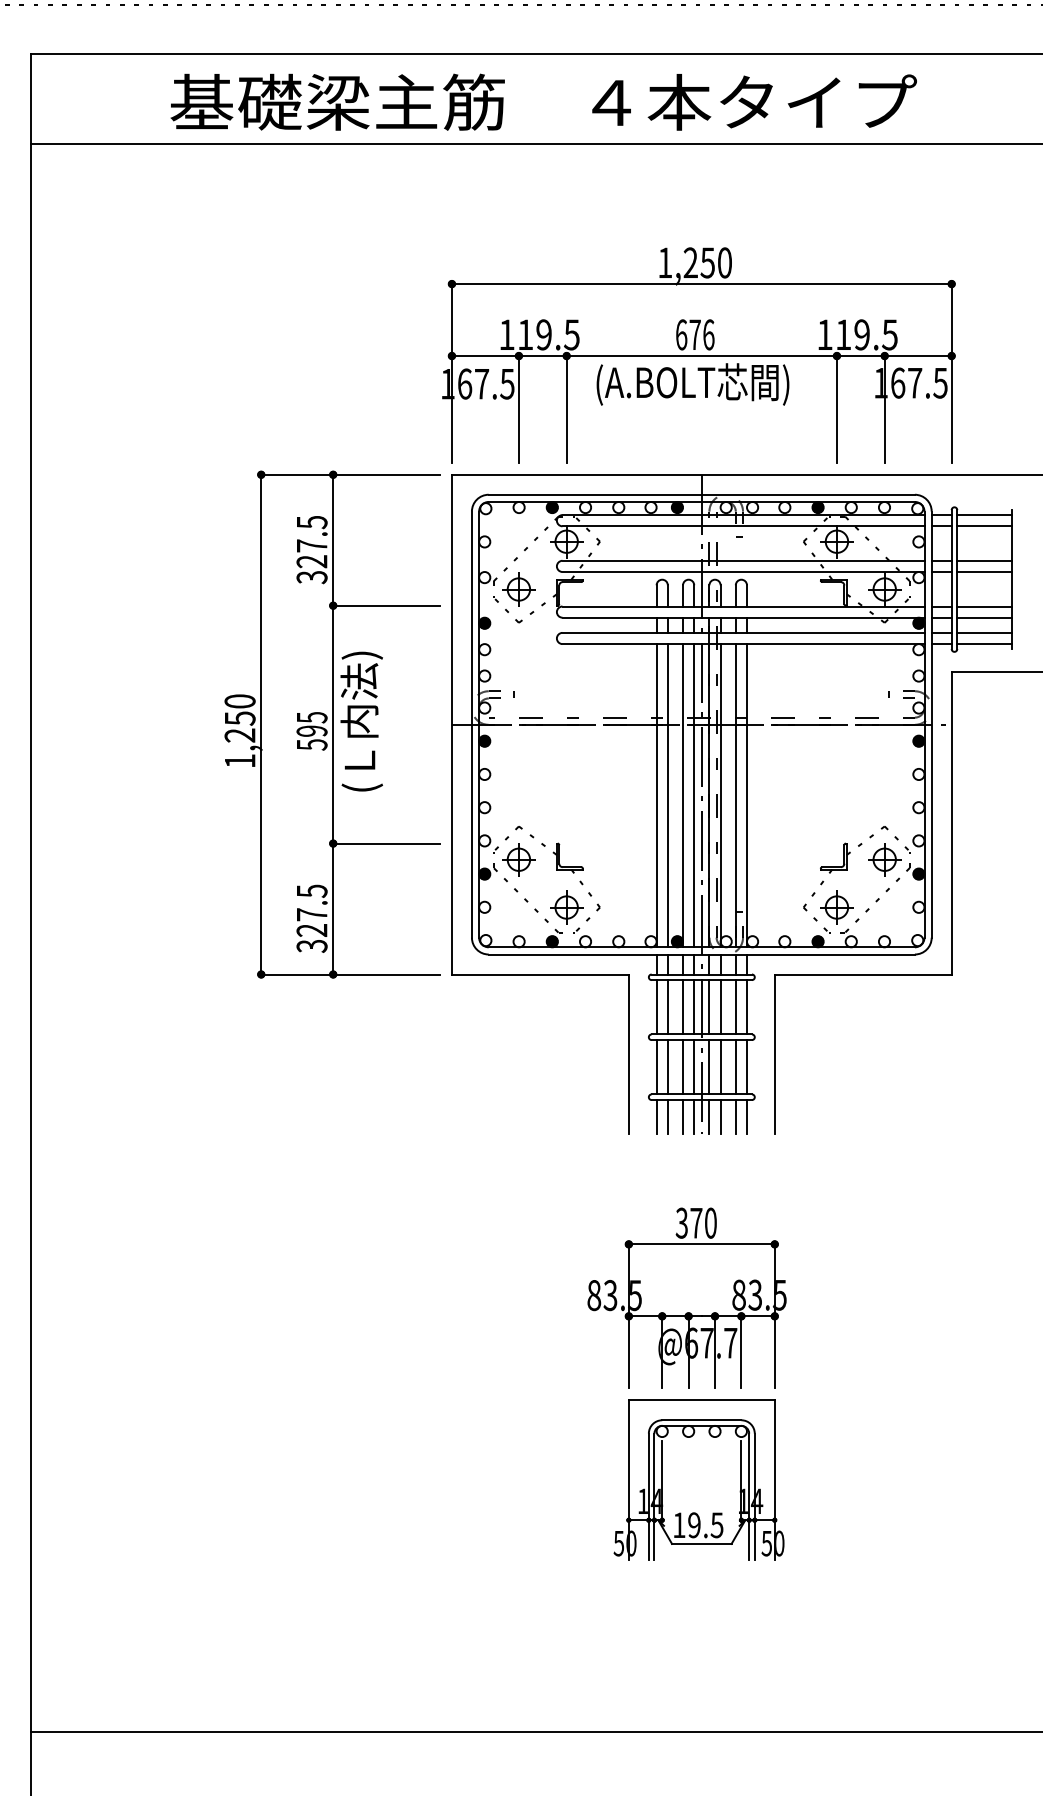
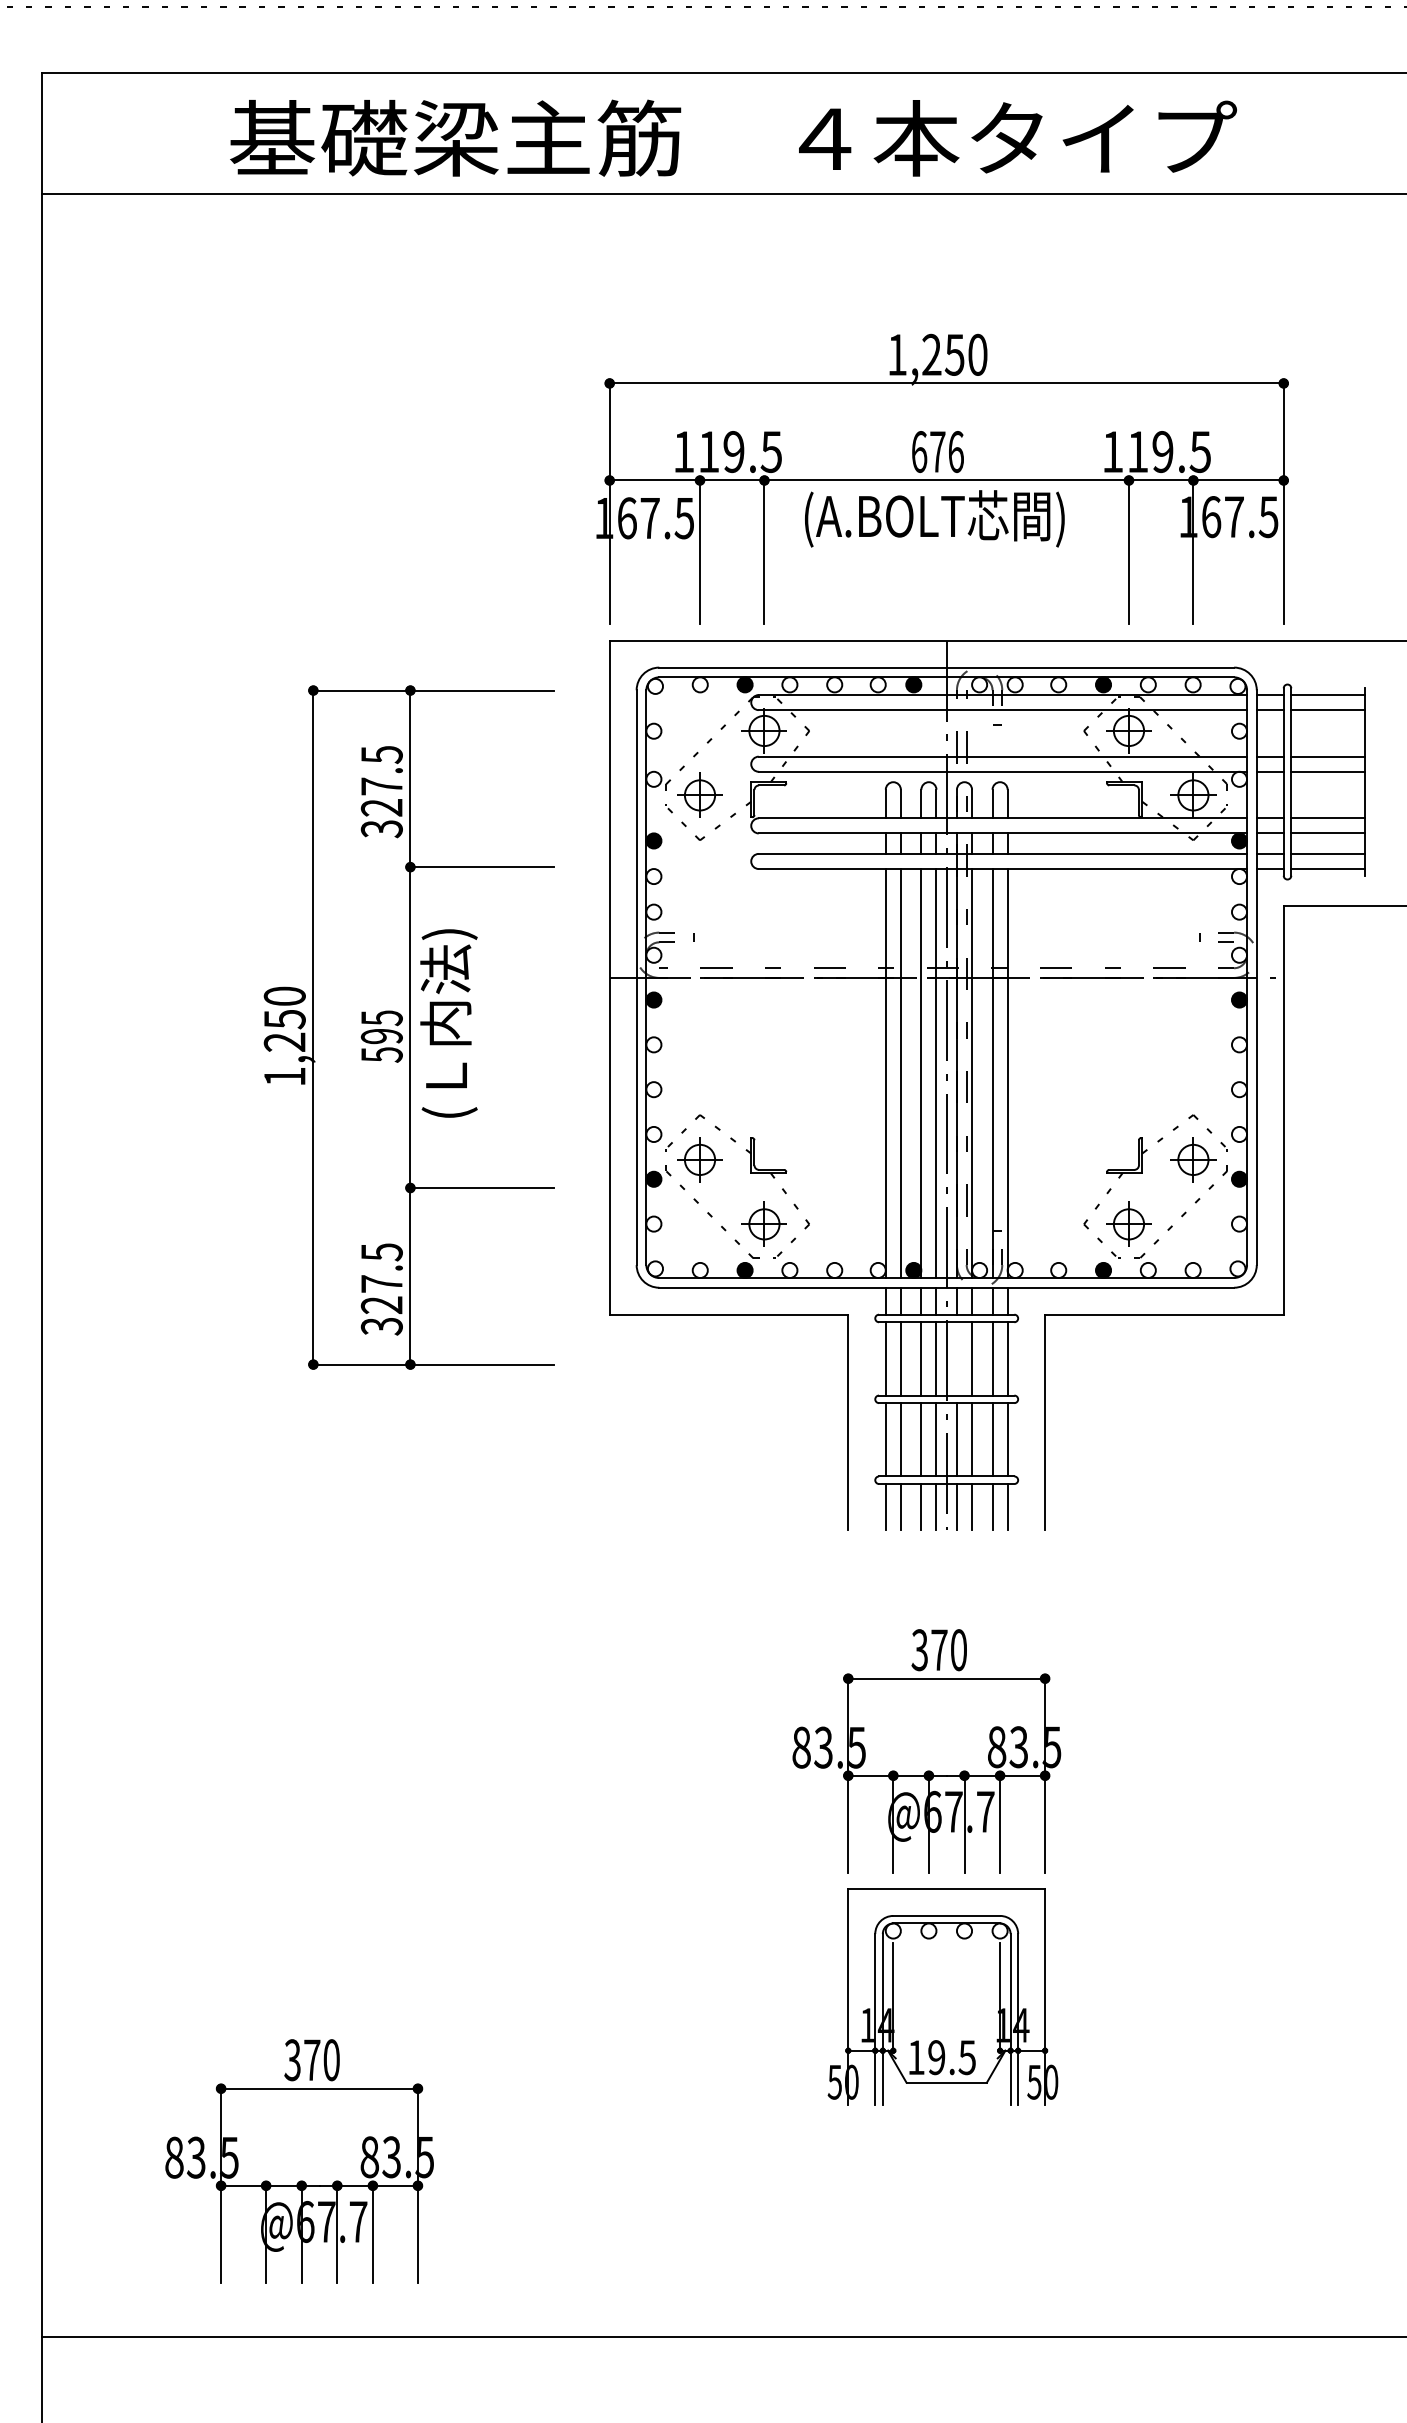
part: (332, 724) -> (409, 1027), moved
line: (709, 1007) -> (957, 1359), removed
part: (221, 1601) -> (298, 2160), added

